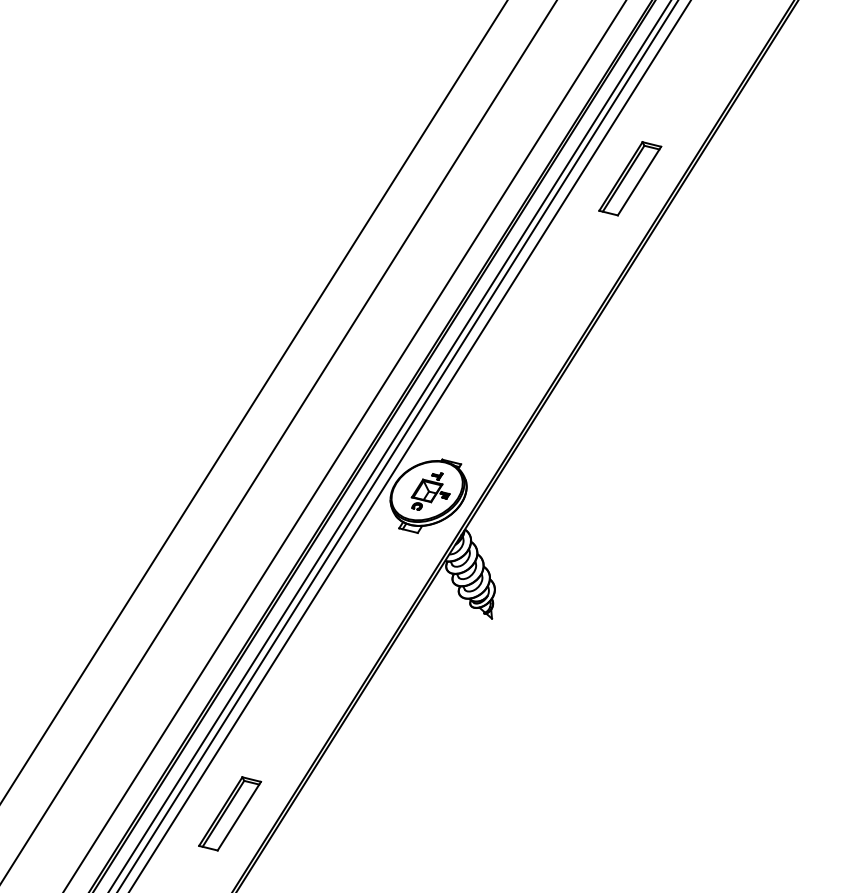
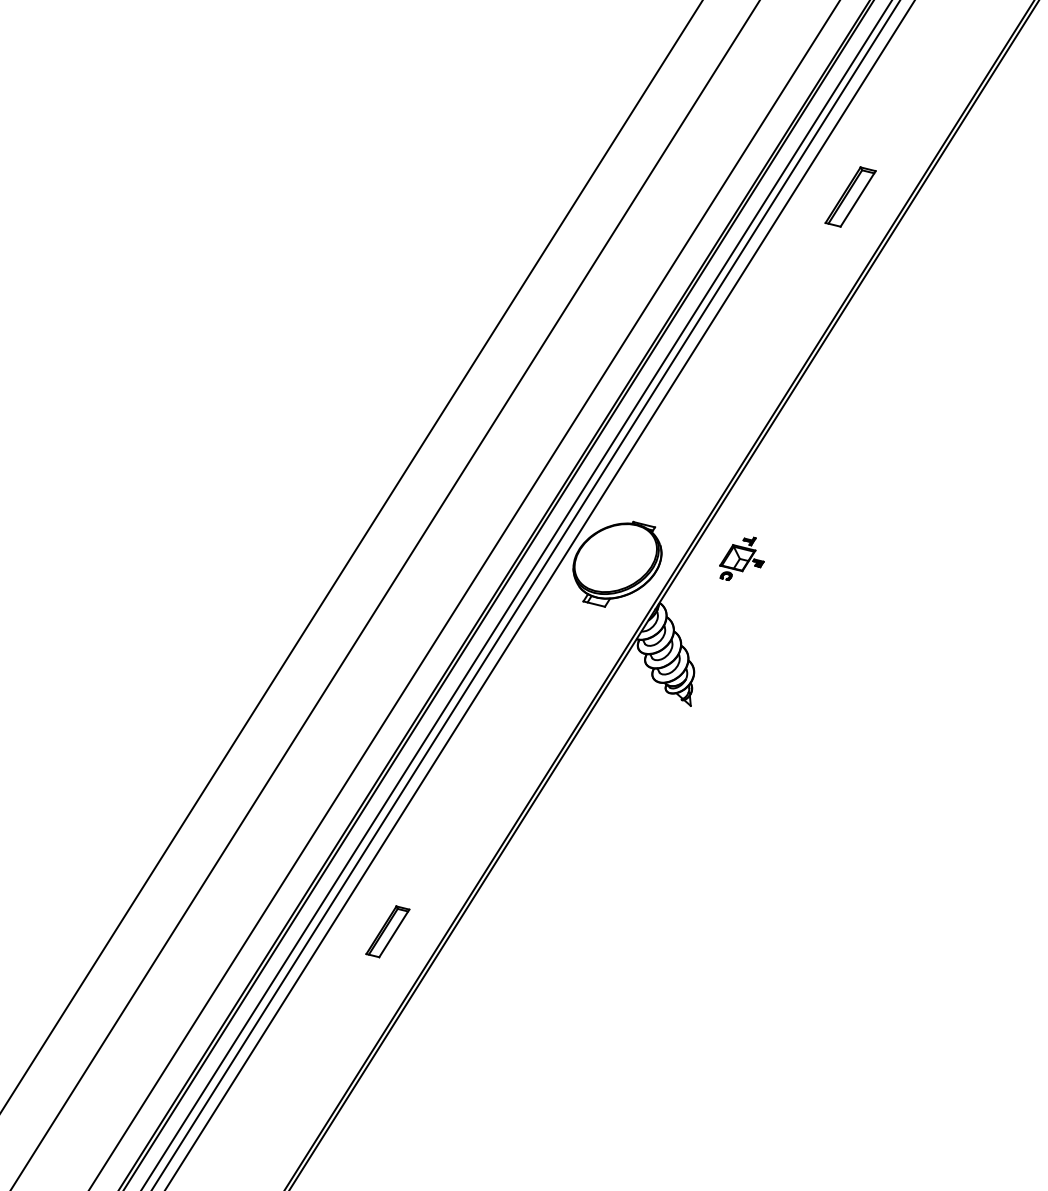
part: (630, 178) -> (850, 196), size x0.7
part: (430, 491) -> (741, 558), moved
part: (229, 813) -> (387, 931), size x0.6

